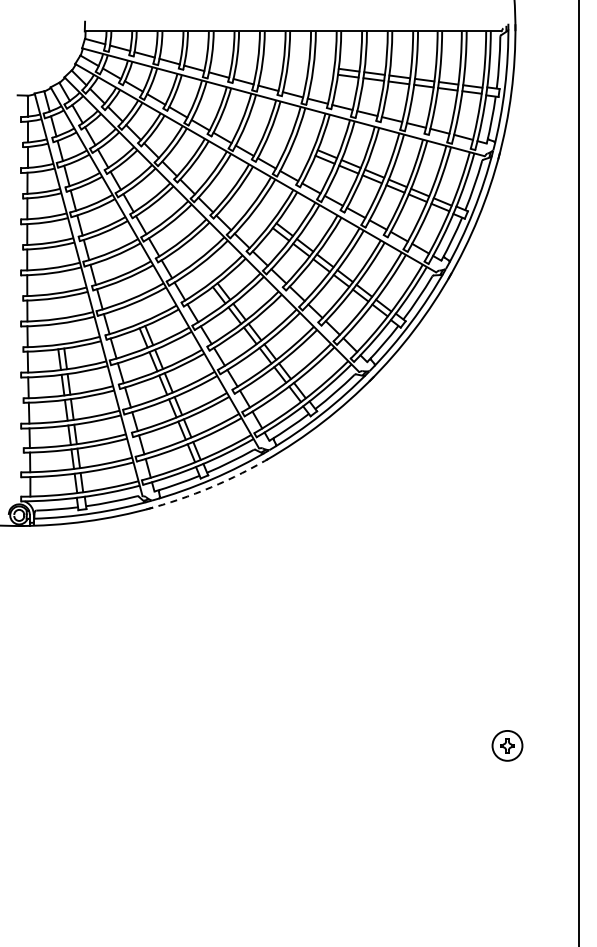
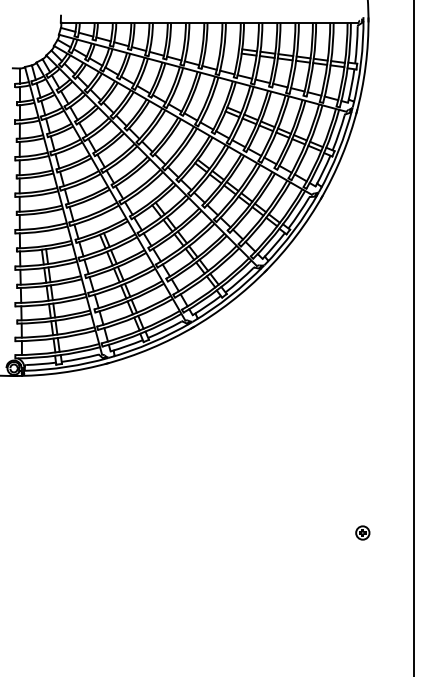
arc: (211, 487) -> (151, 348), dashed -> solid
part: (507, 745) -> (362, 532), size x0.62

